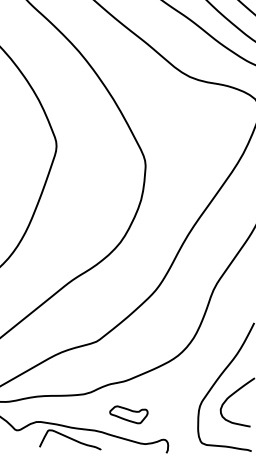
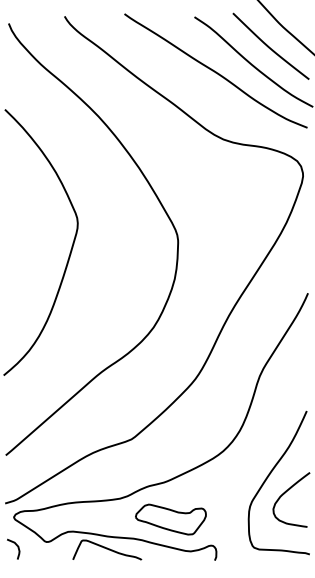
part: (128, 414) -> (170, 519), size x1.67

